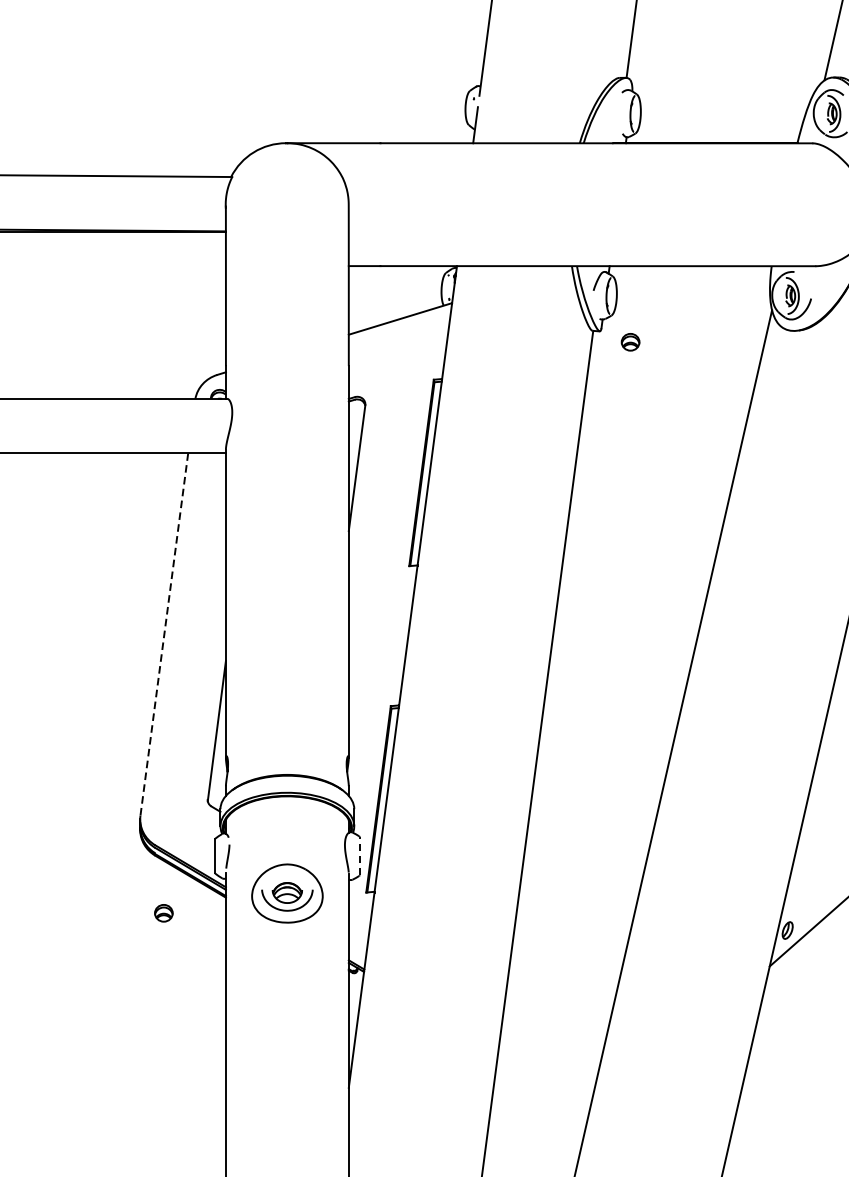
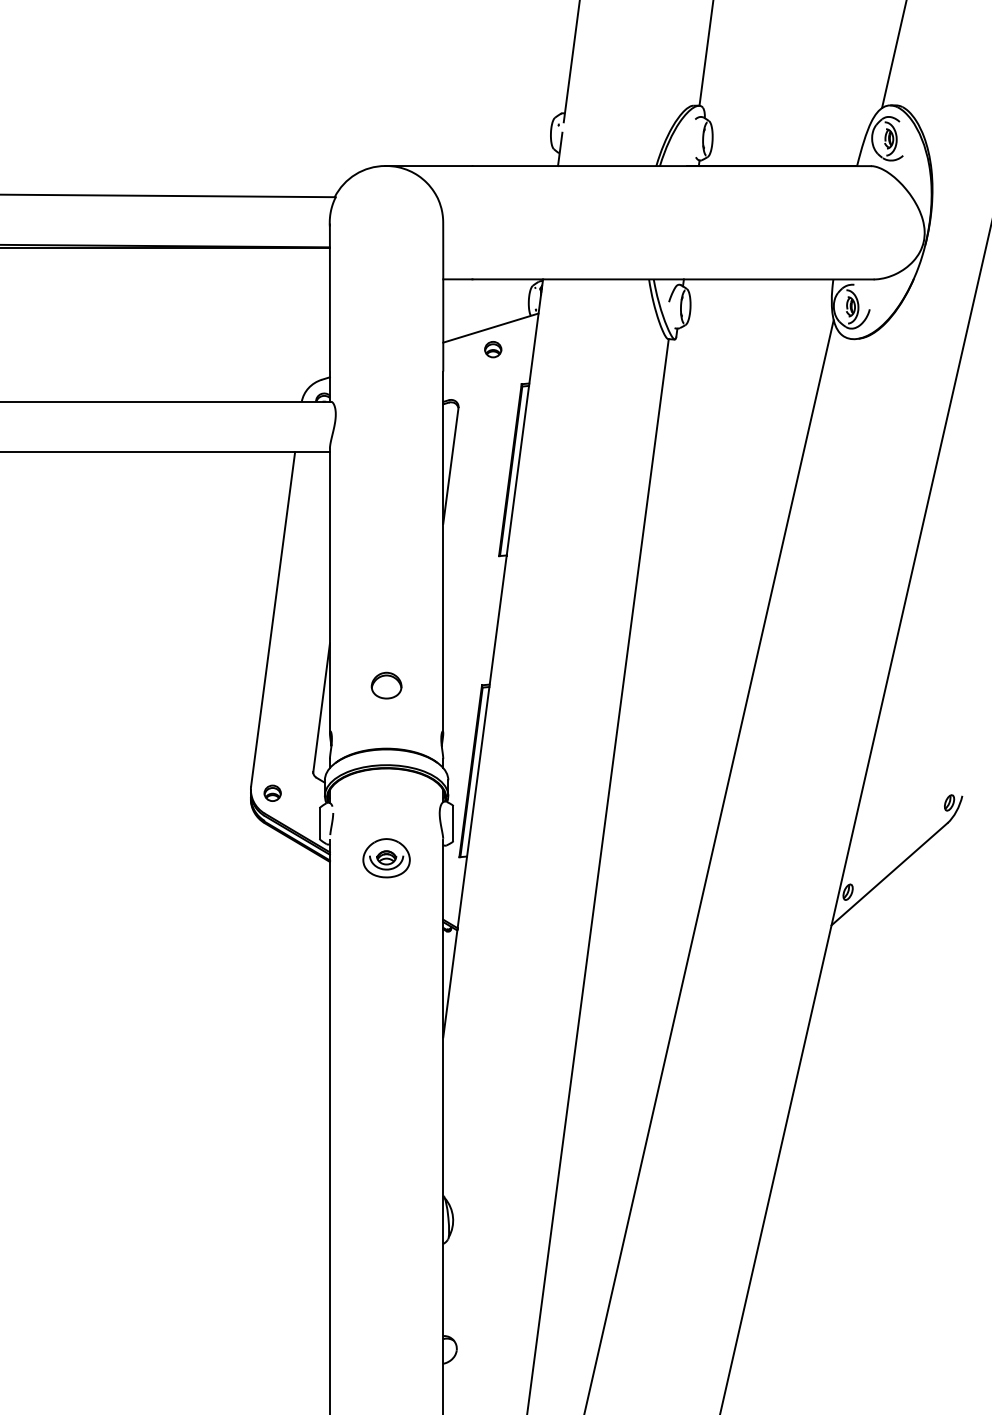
part: (630, 342) -> (493, 349), moved
line: (164, 634) -> (273, 619), dashed -> solid
part: (287, 706) -> (386, 685), added
line: (359, 856) -> (453, 823), dashed -> solid
part: (287, 893) -> (386, 858), size x0.71
part: (163, 912) -> (272, 792), moved

